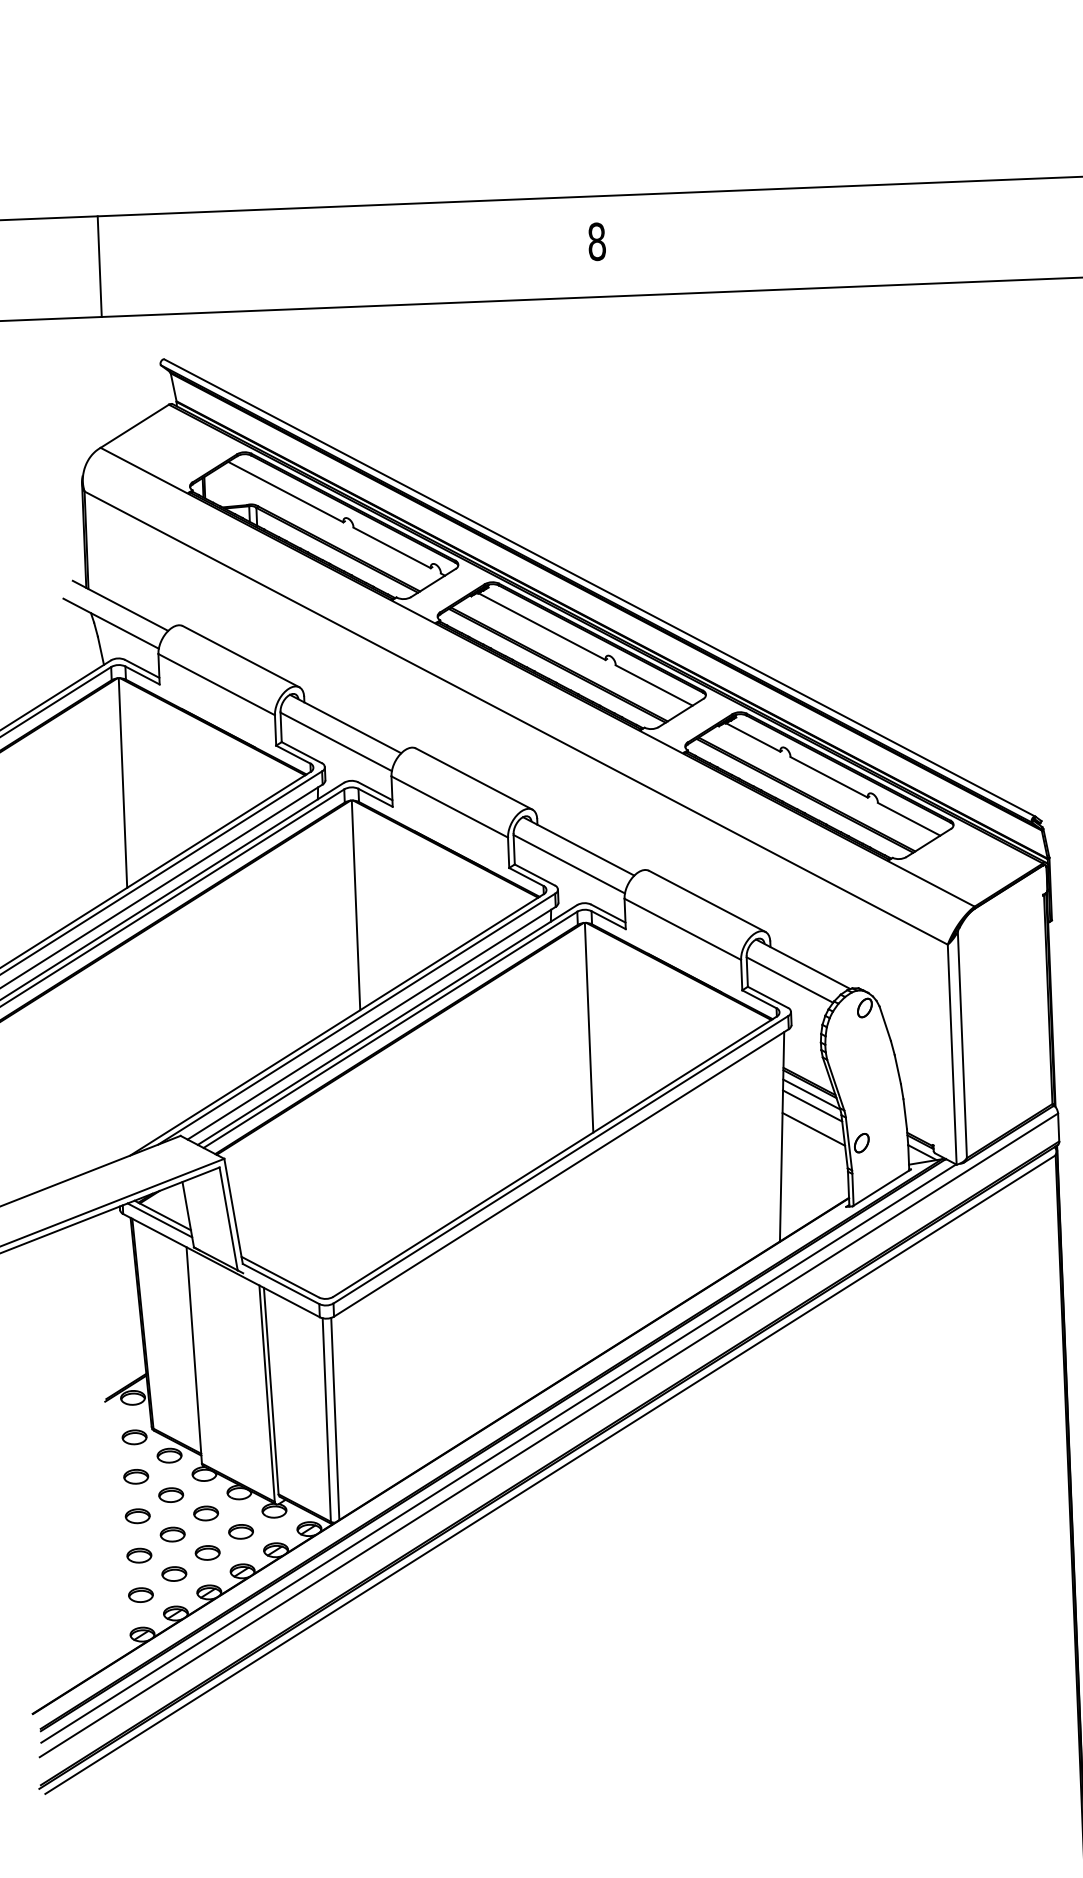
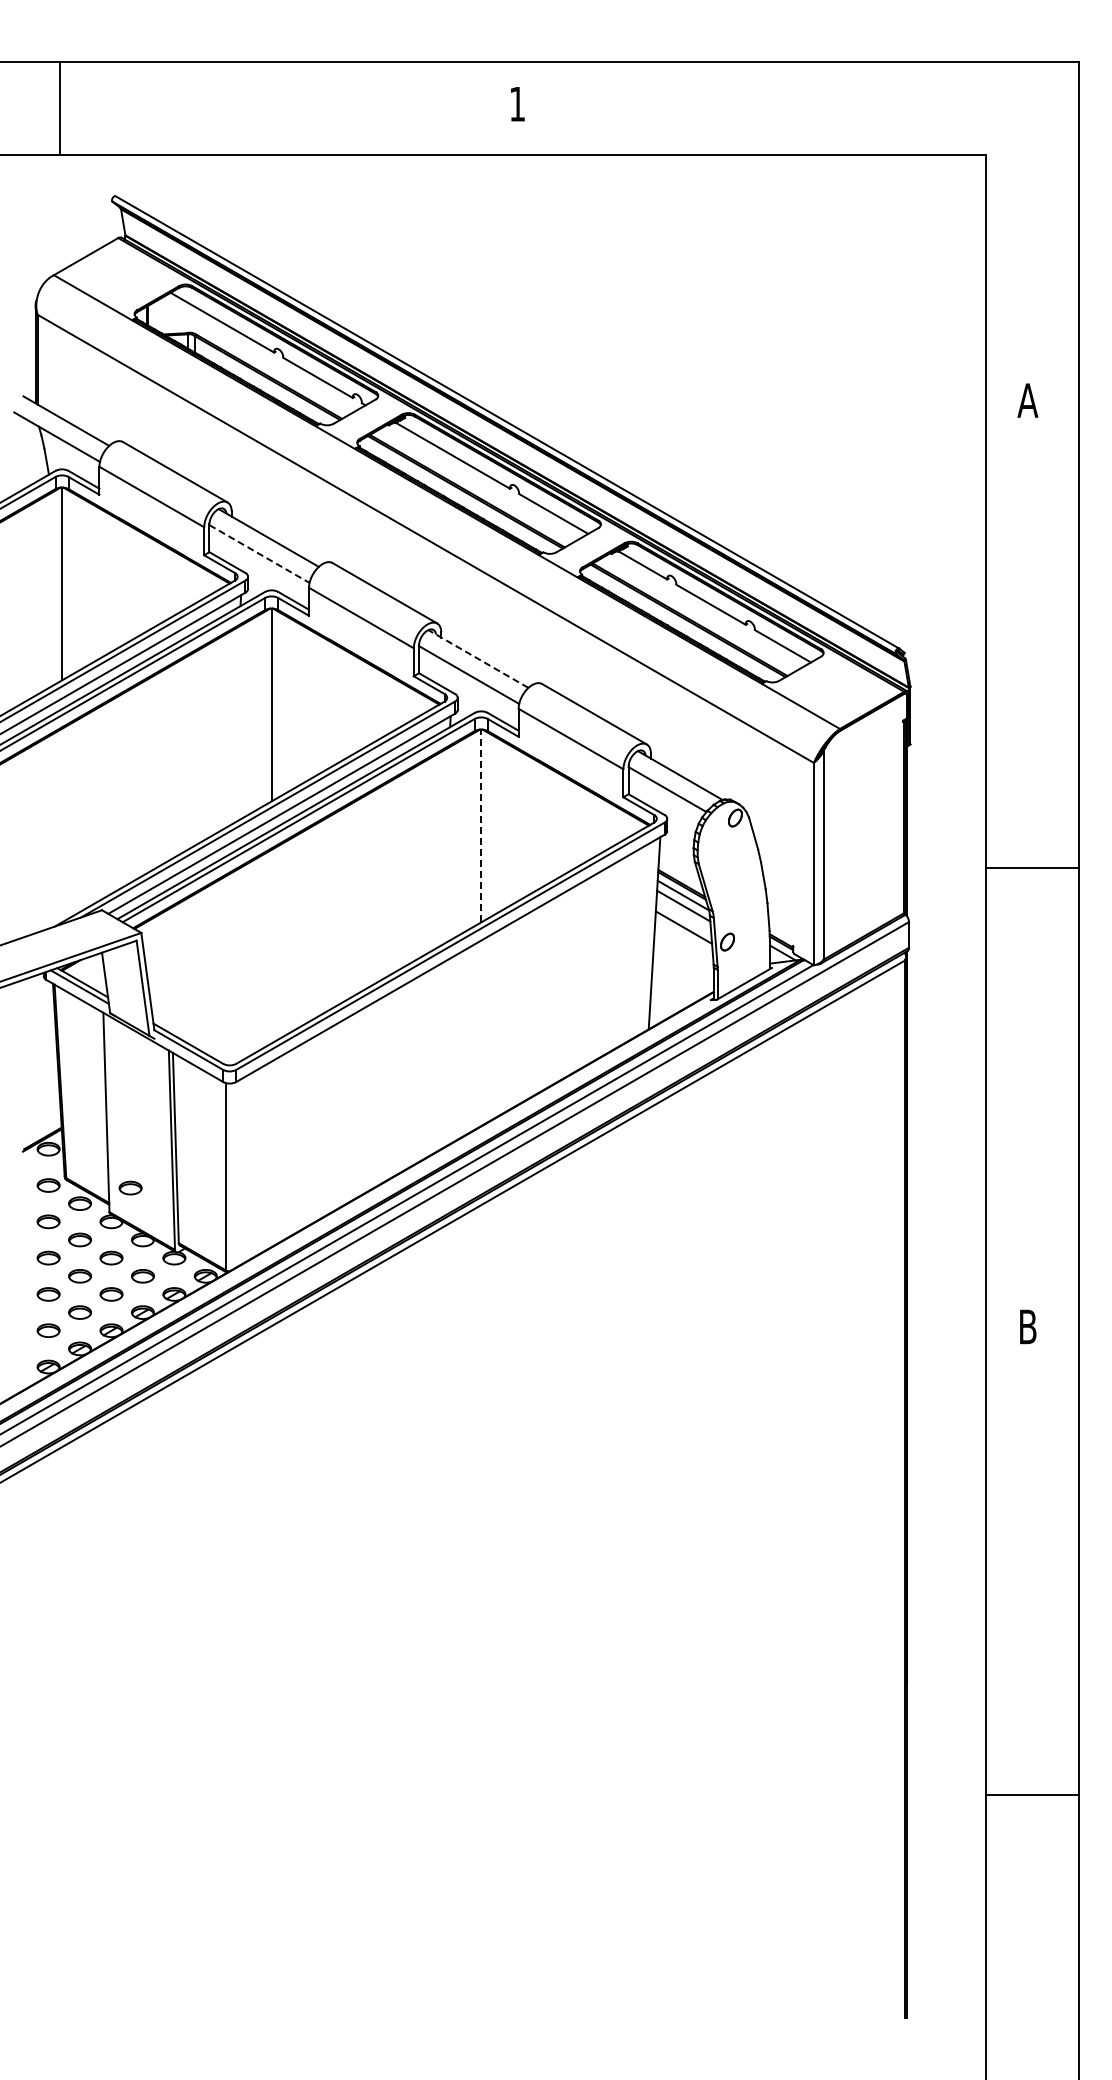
text: (596, 241) -> (517, 103), 8 -> 1
line: (336, 742) -> (259, 554), solid -> dashed
line: (578, 845) -> (478, 658), solid -> dashed
line: (589, 1027) -> (481, 825), solid -> dashed
line: (335, 1419) -> (233, 1176), removed
part: (223, 1435) -> (130, 1187), added

